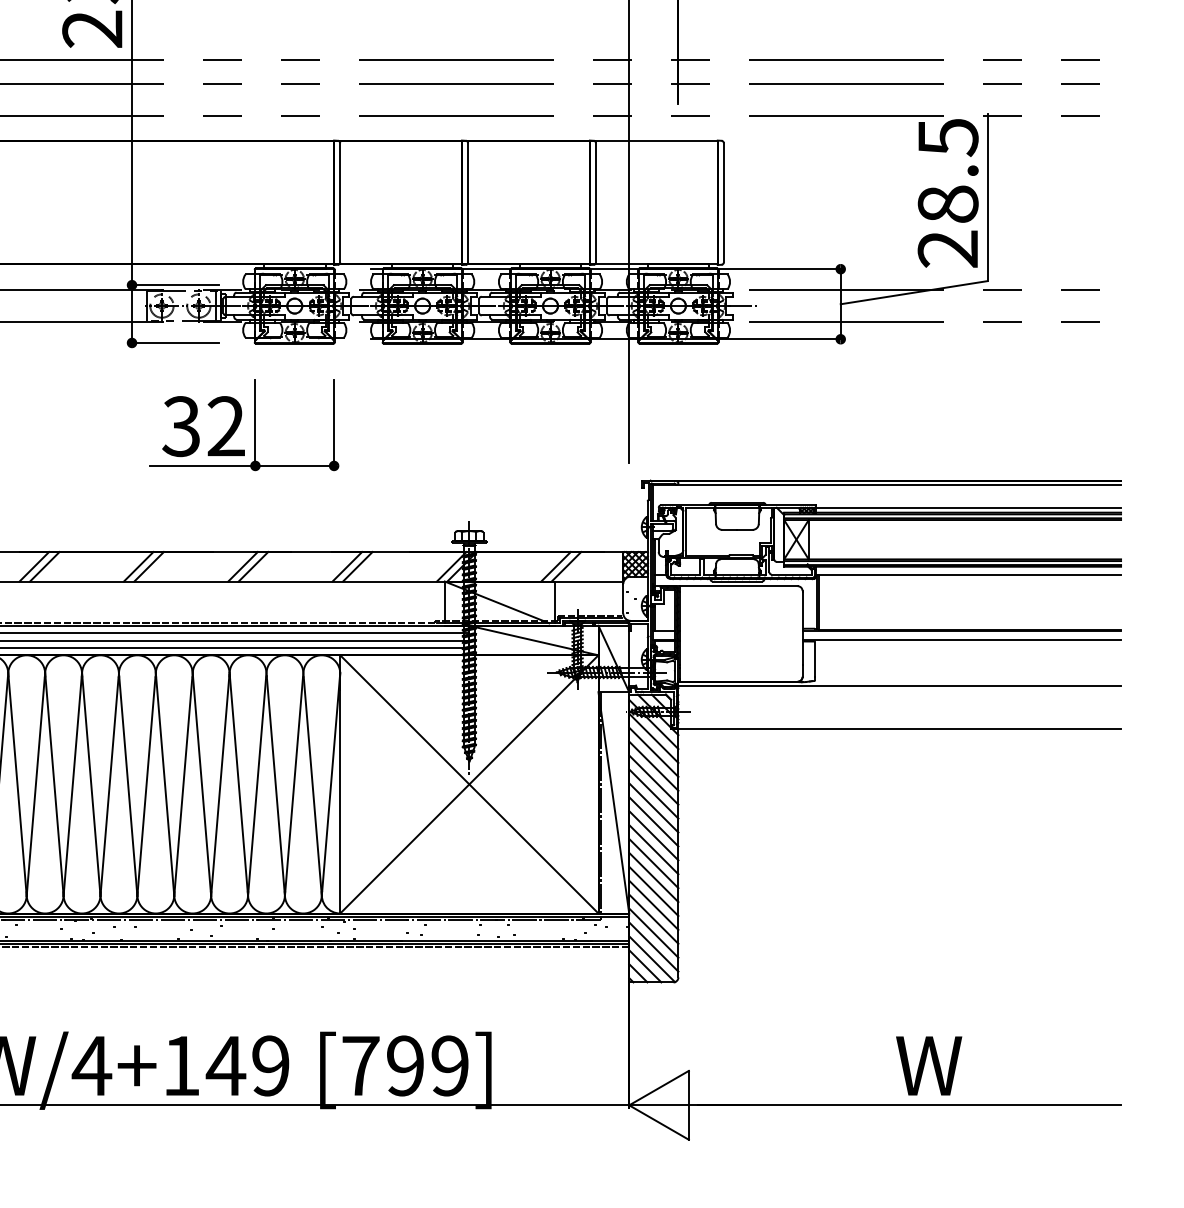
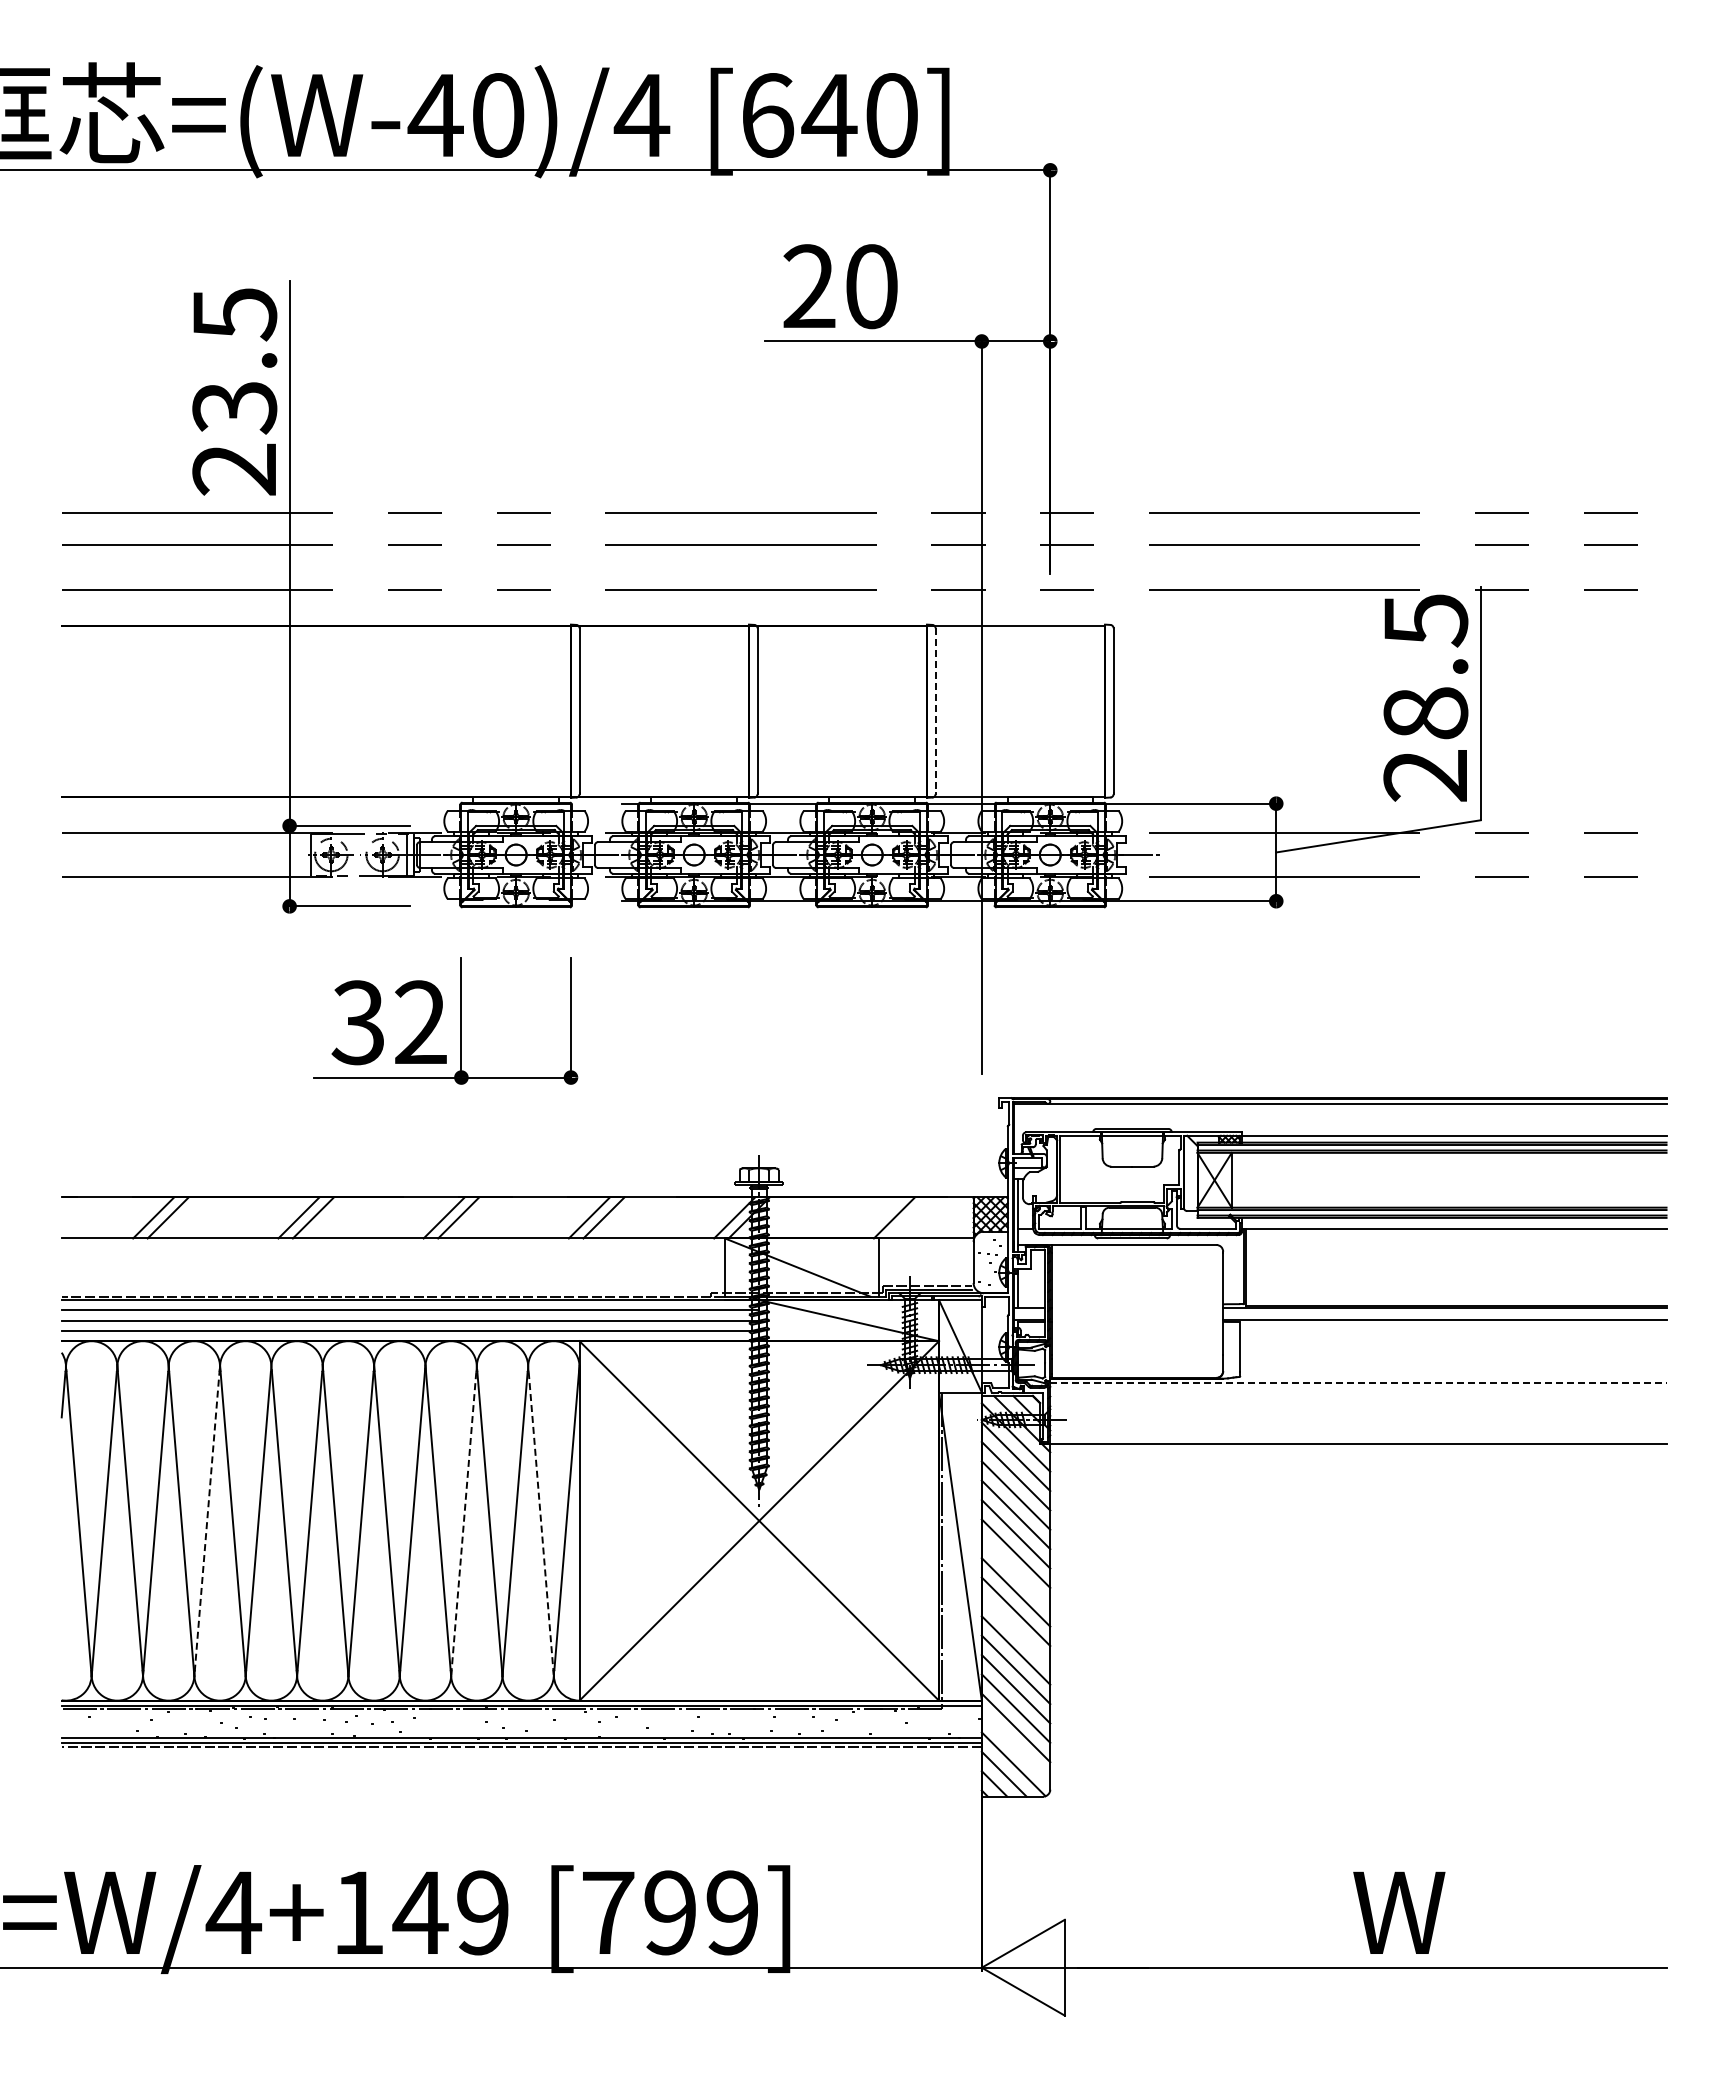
line: (595, 202) -> (935, 711), solid -> dashed
line: (555, 566) -> (879, 1217), removed
line: (899, 685) -> (1358, 1383), solid -> dashed
line: (73, 785) -> (207, 1522), solid -> dashed
line: (256, 786) -> (463, 1524), solid -> dashed
line: (312, 786) -> (541, 1524), solid -> dashed
line: (653, 821) -> (1015, 1572), removed
line: (653, 863) -> (1015, 1630), removed
line: (653, 947) -> (1015, 1747), removed

